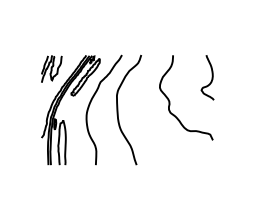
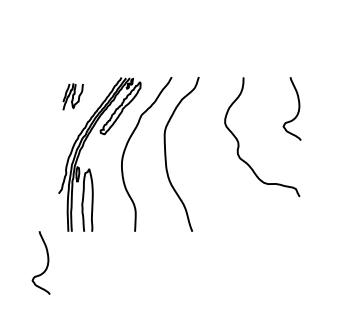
part: (52, 68) -> (73, 96), size x0.7
curve: (32, 189) -> (46, 265), added

